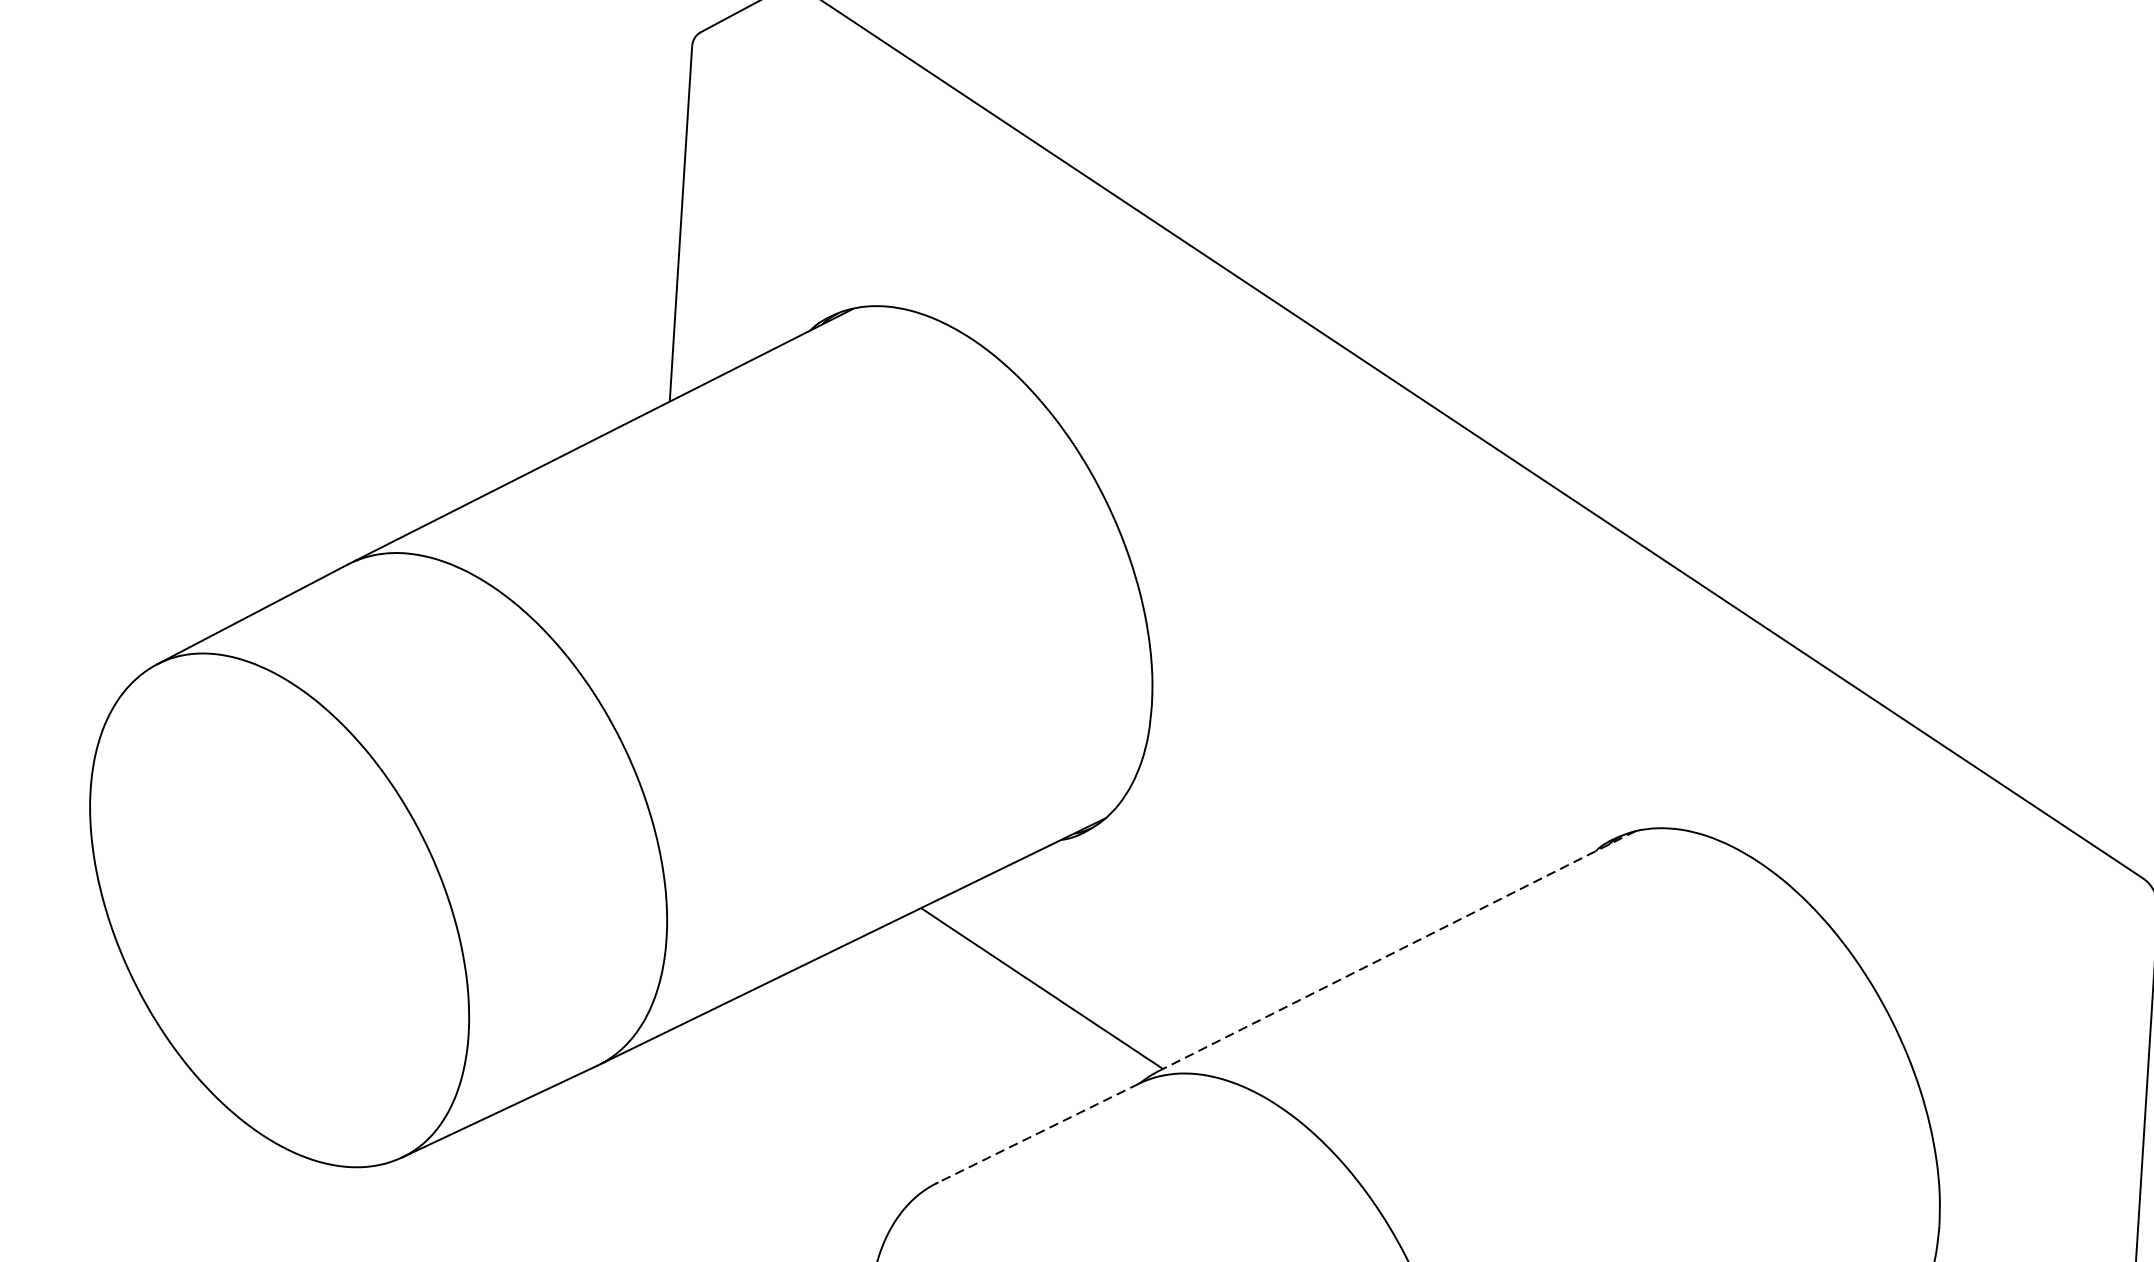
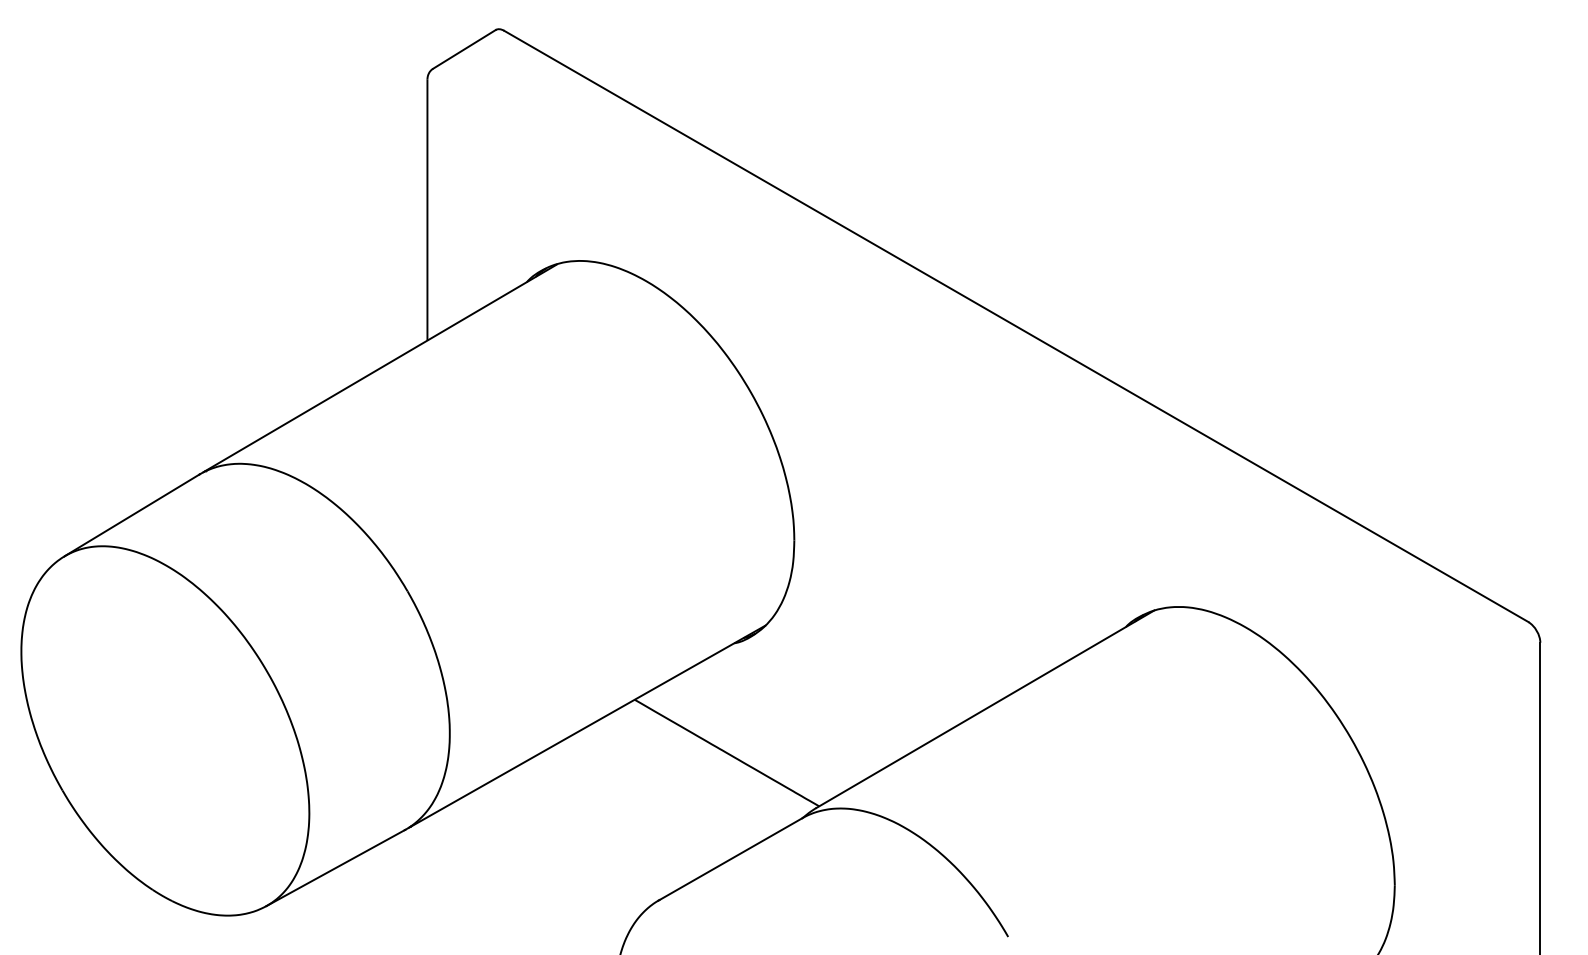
line: (1397, 951) -> (985, 709), dashed -> solid
line: (1037, 1133) -> (730, 859), dashed -> solid

